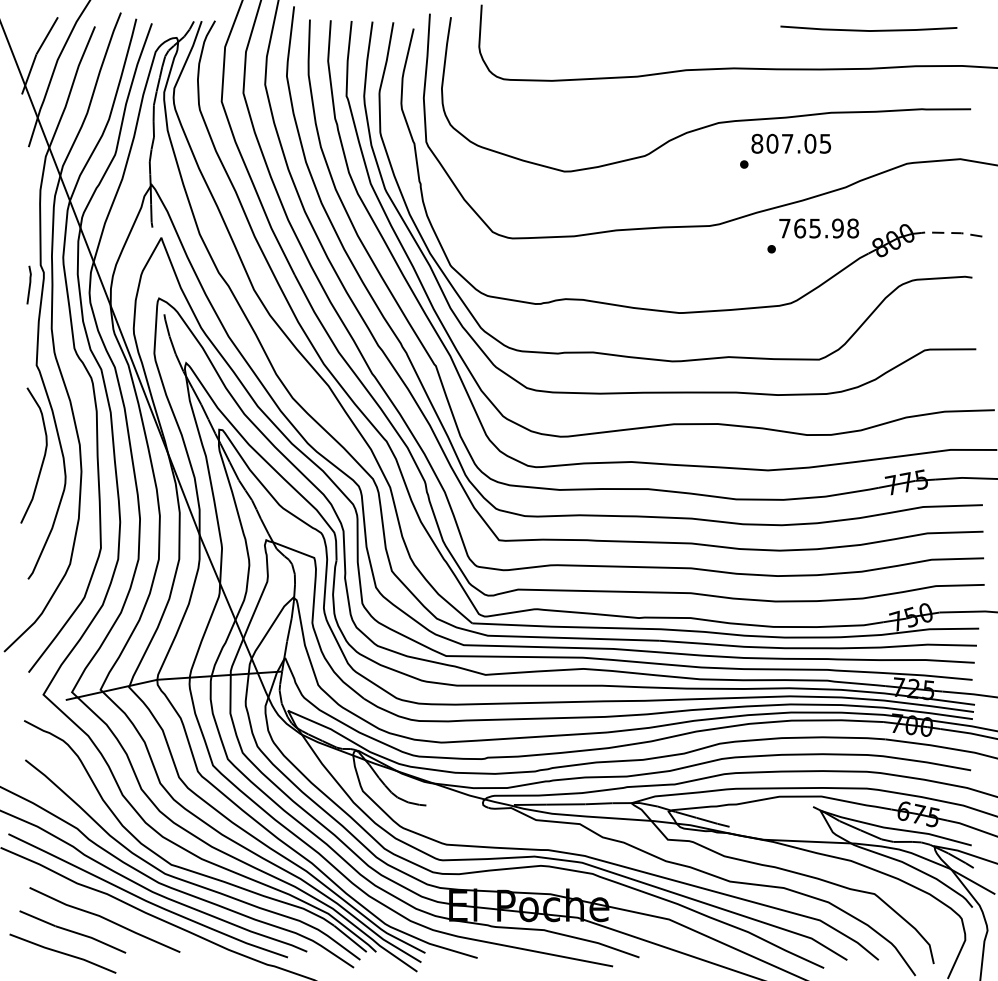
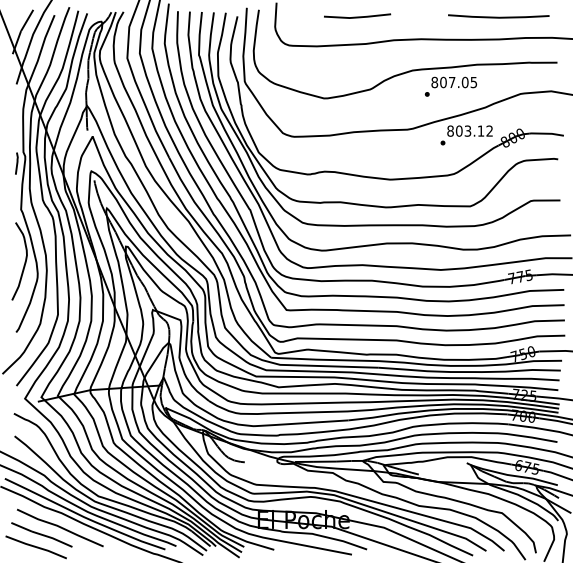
line: (622, 28) -> (357, 16), added
text: (819, 227) -> (470, 130), 765.98 -> 803.12
line: (951, 232) -> (546, 133), dashed -> solid

